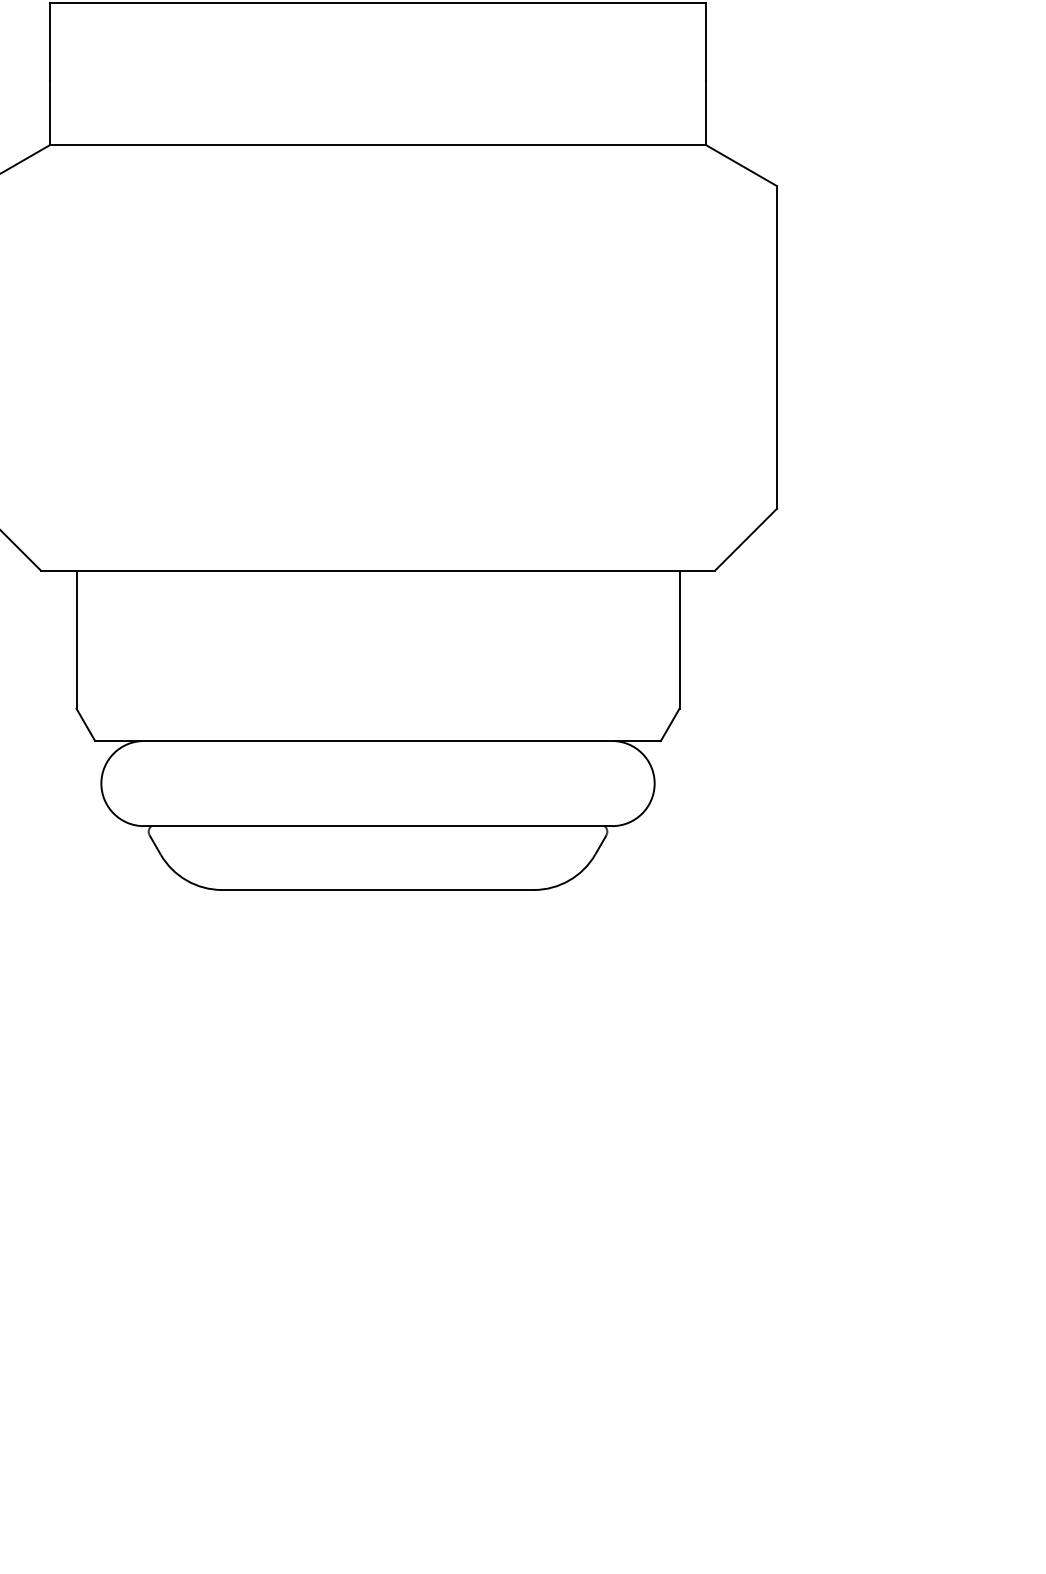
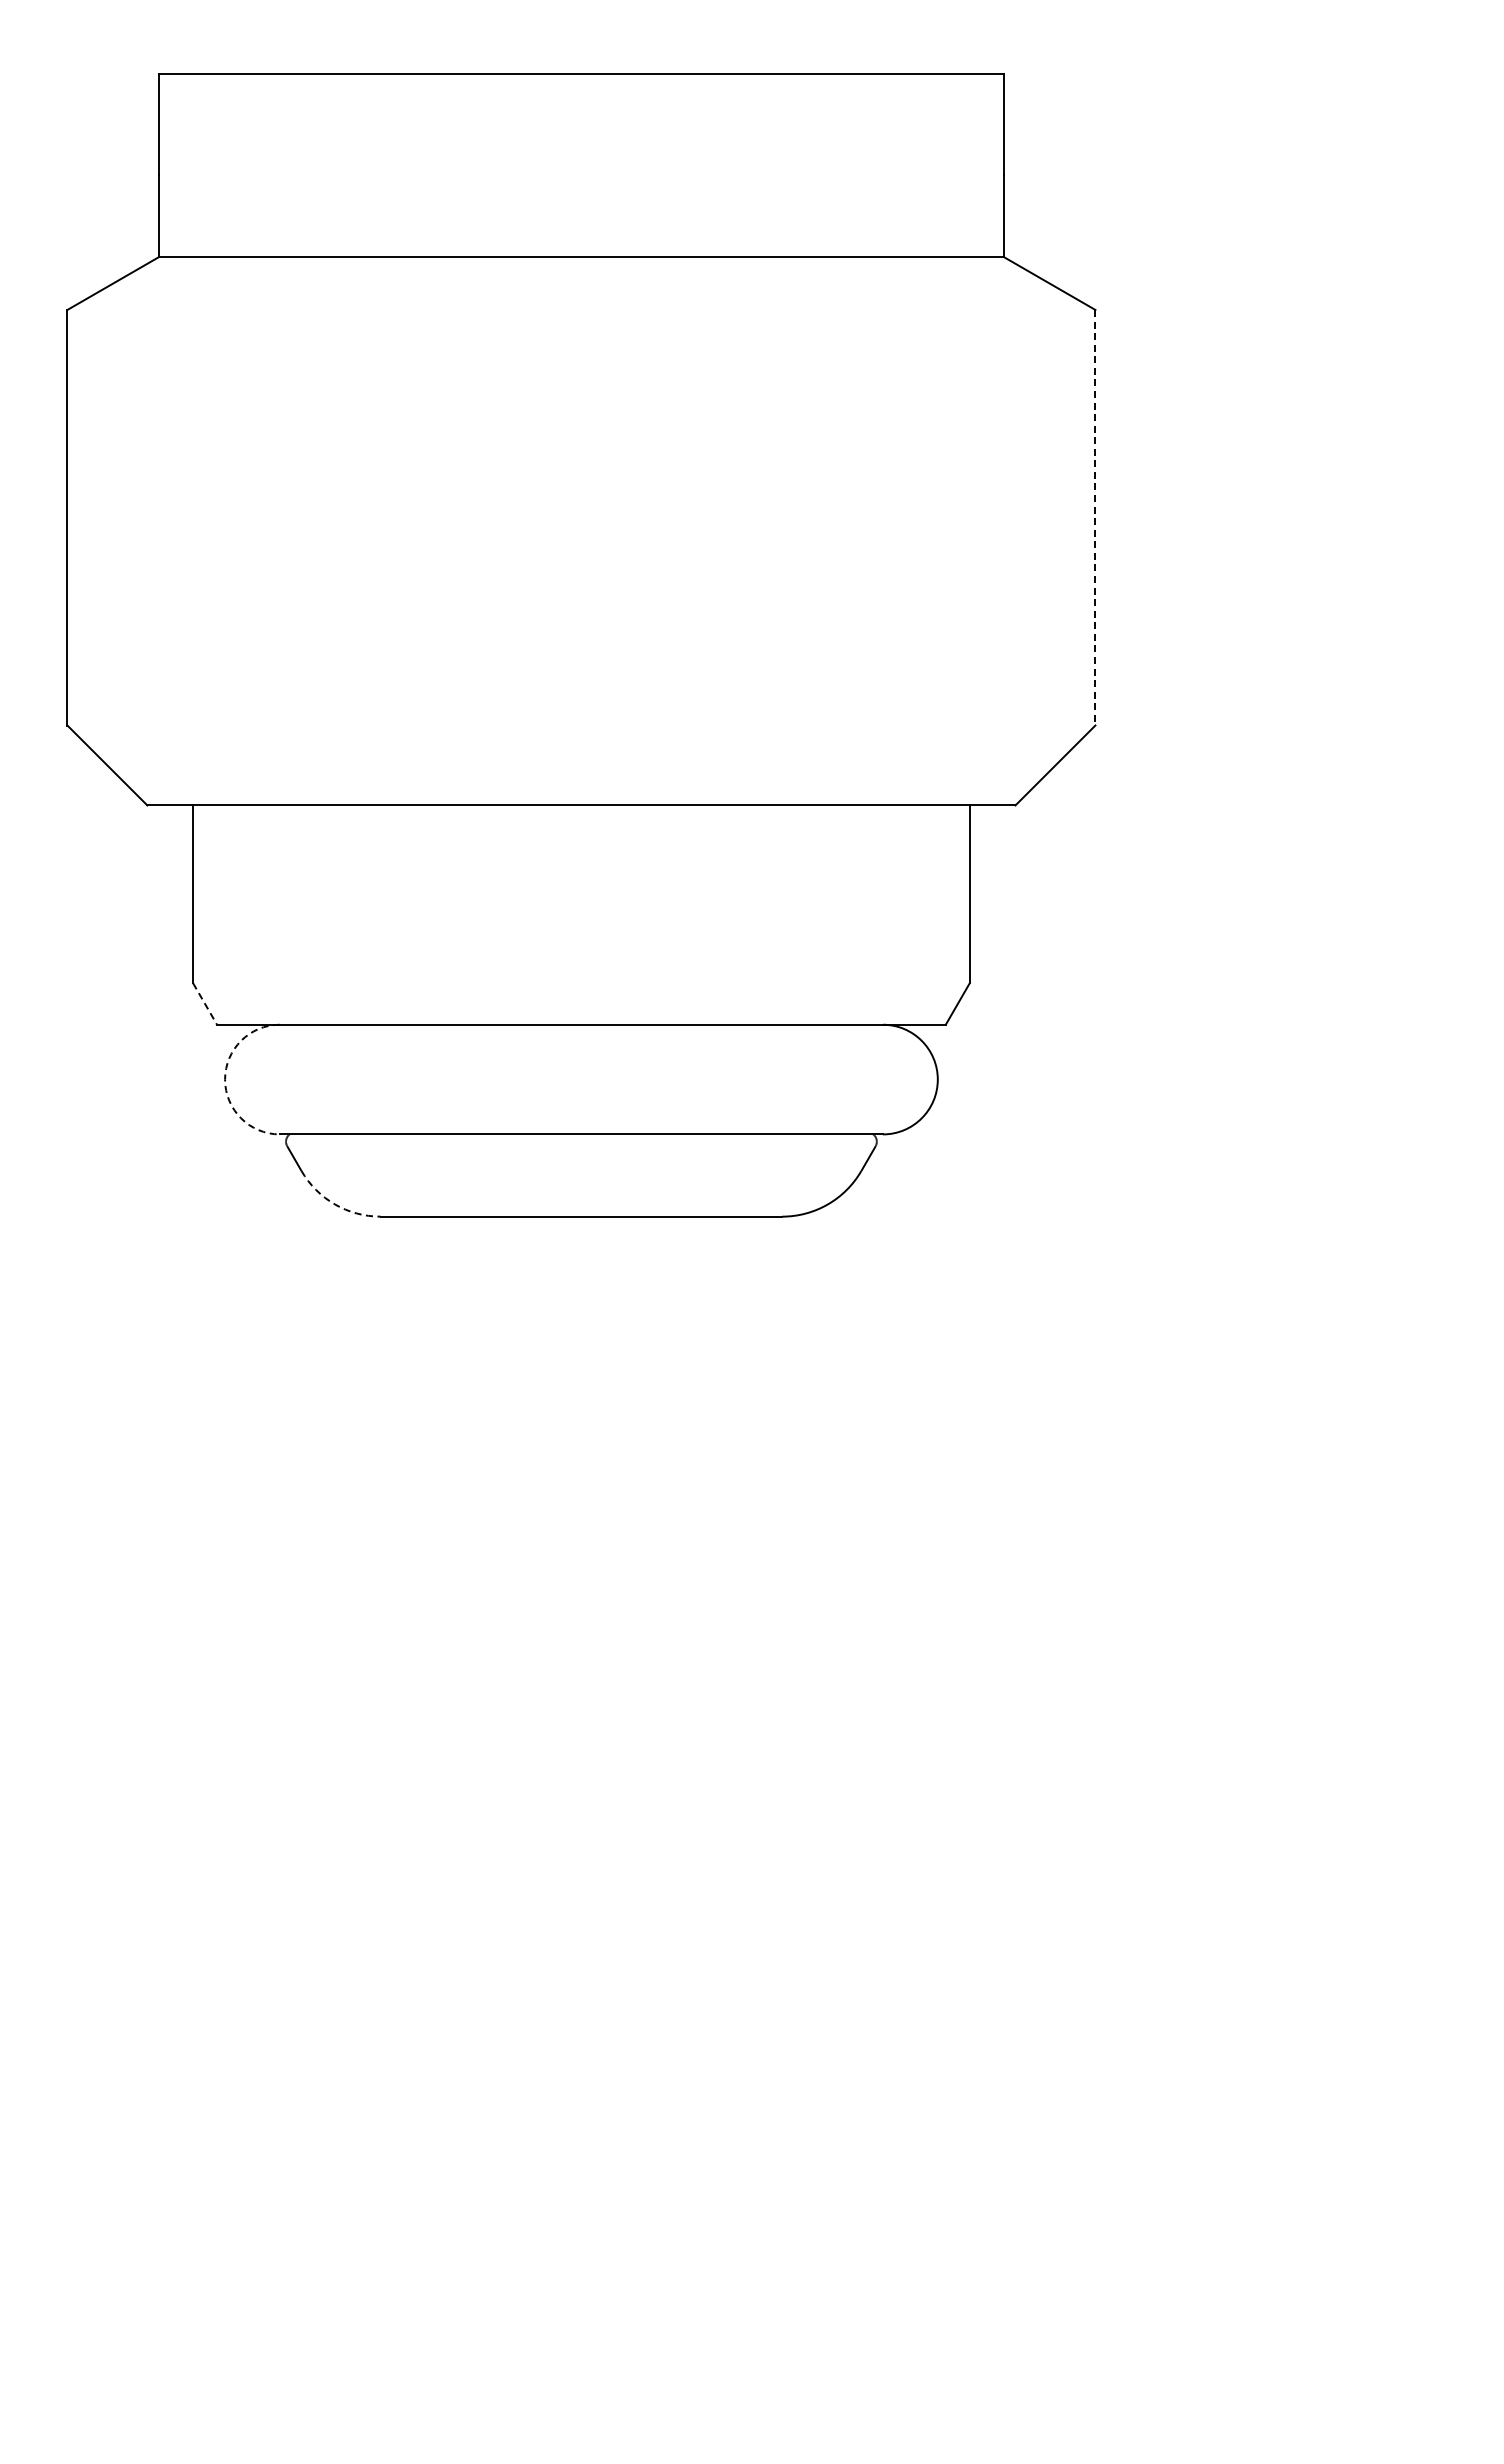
line: (777, 347) -> (1095, 517), solid -> dashed
line: (86, 724) -> (205, 1003), solid -> dashed
arc: (101, 783) -> (225, 1079), solid -> dashed
arc: (186, 880) -> (334, 1204), solid -> dashed

